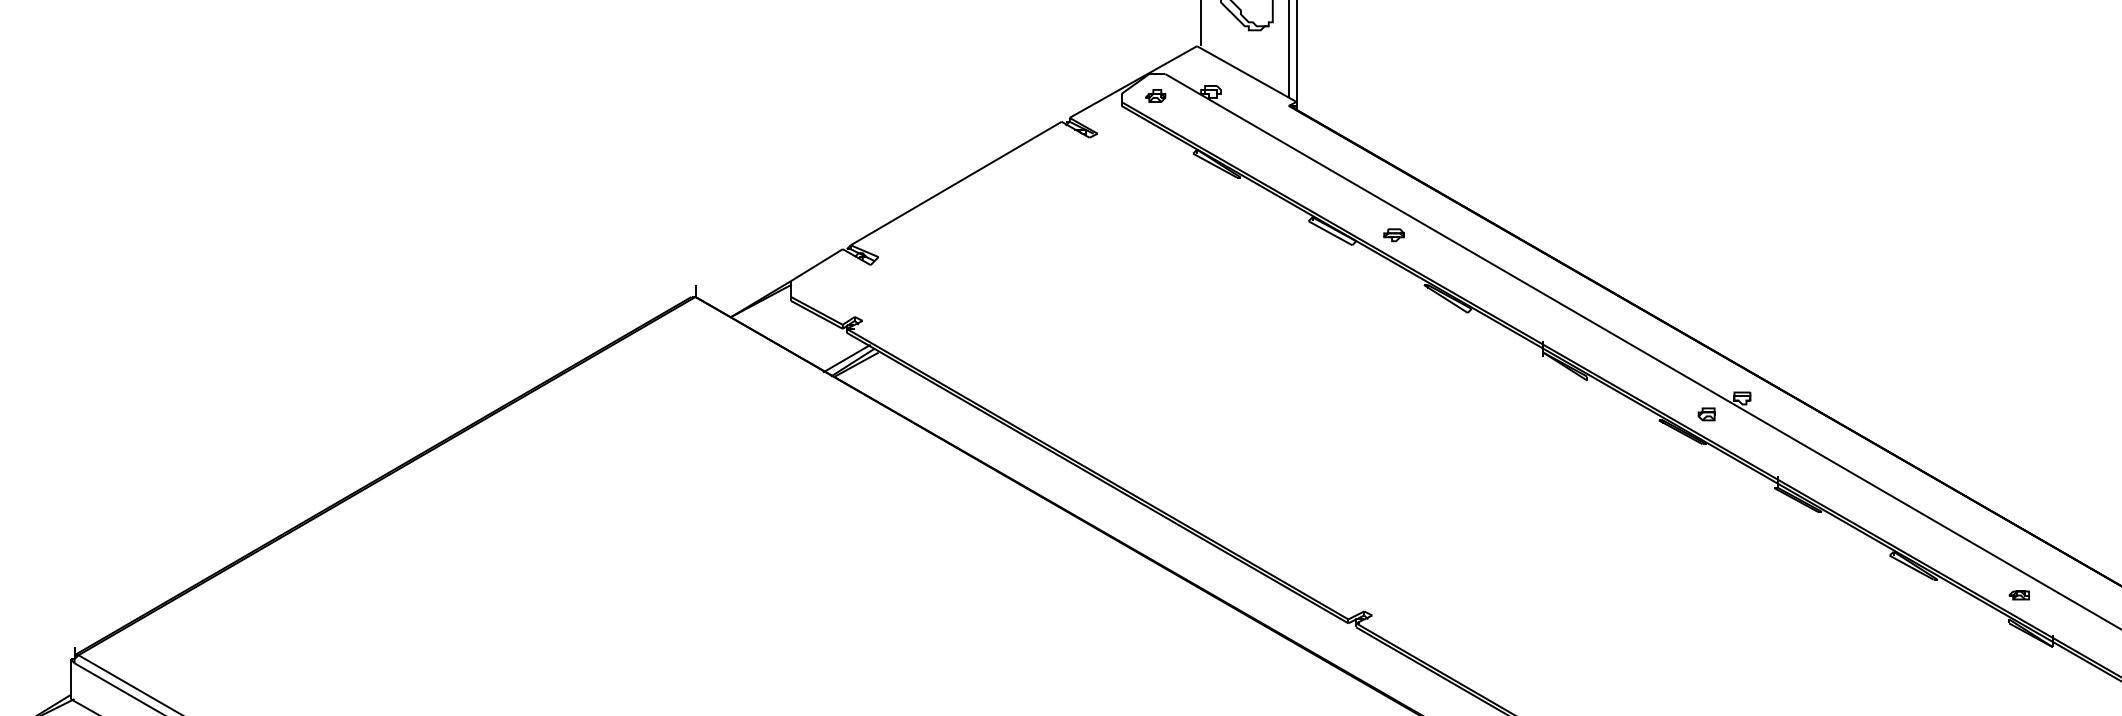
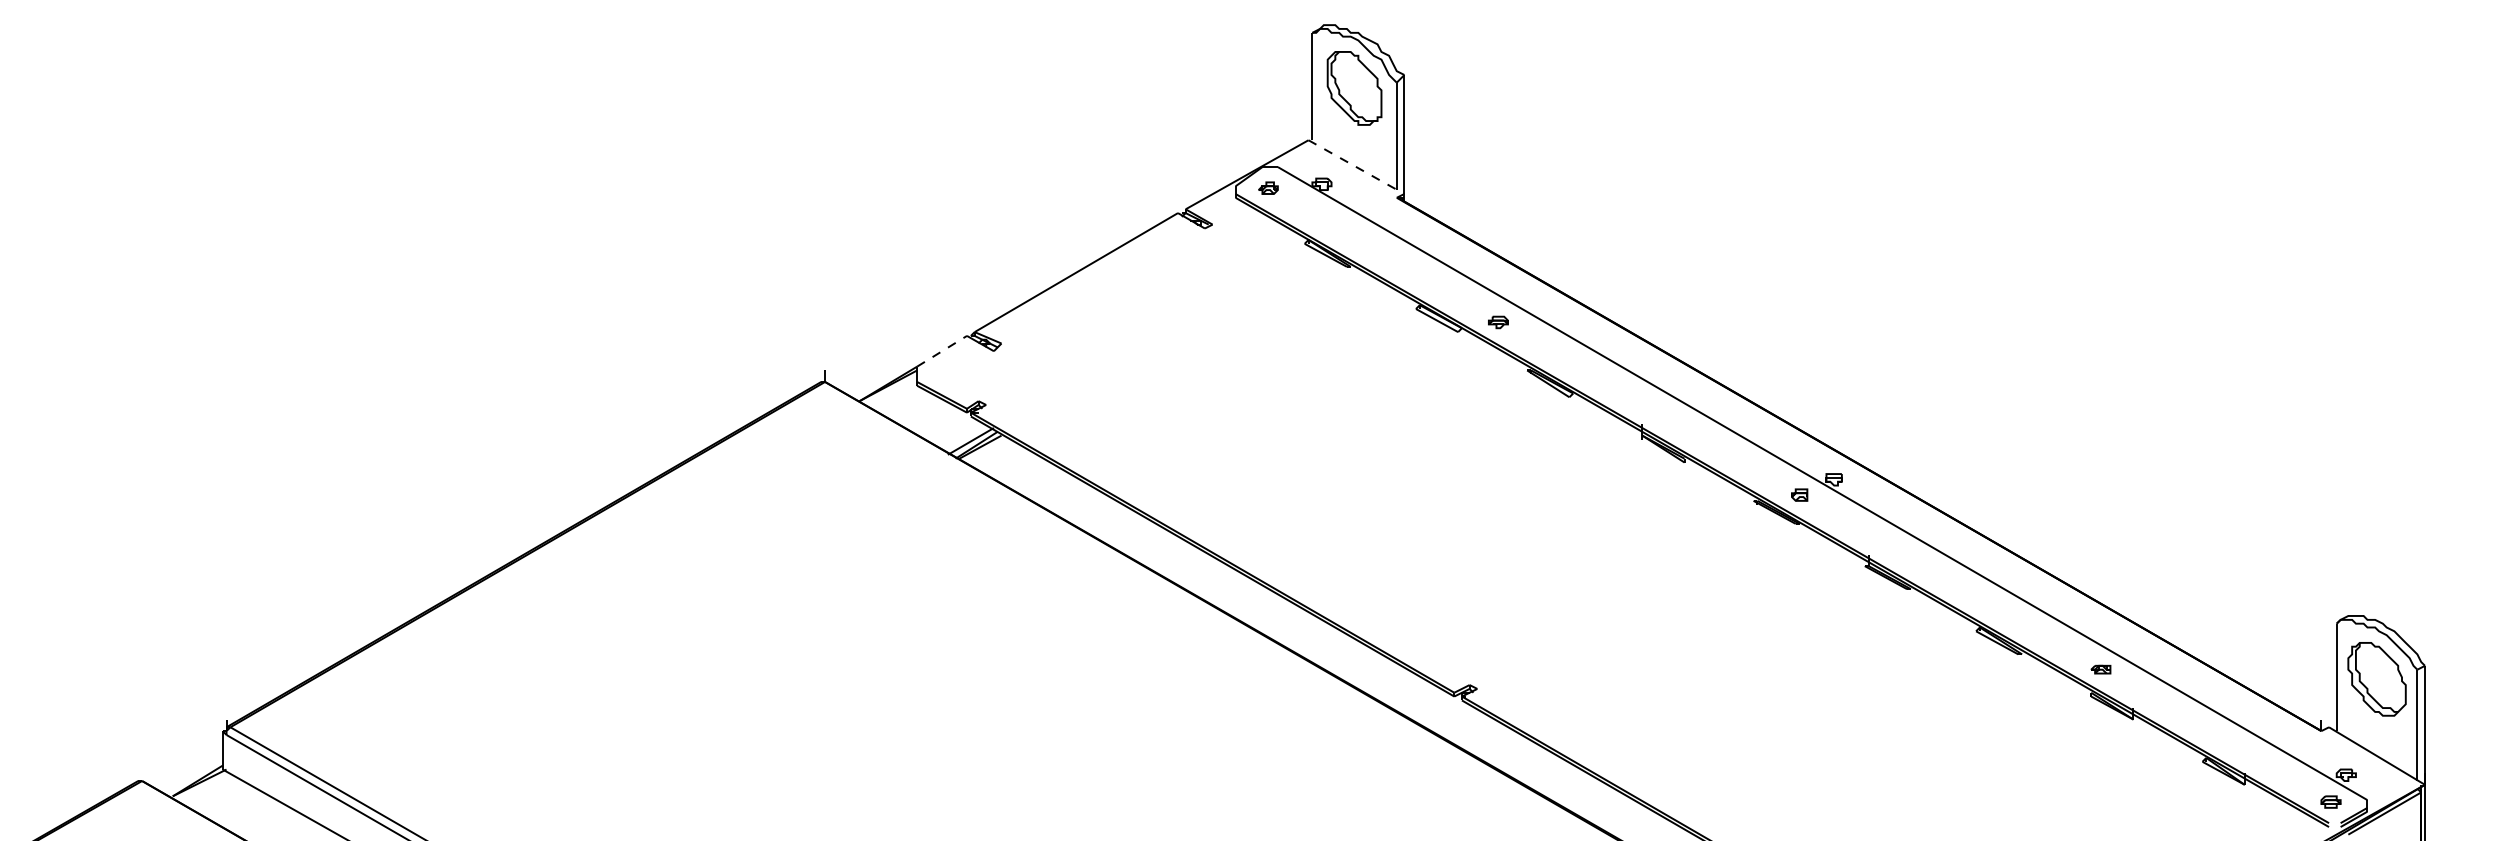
line: (1246, 74) -> (1356, 167), solid -> dashed
line: (817, 265) -> (942, 351), solid -> dashed

